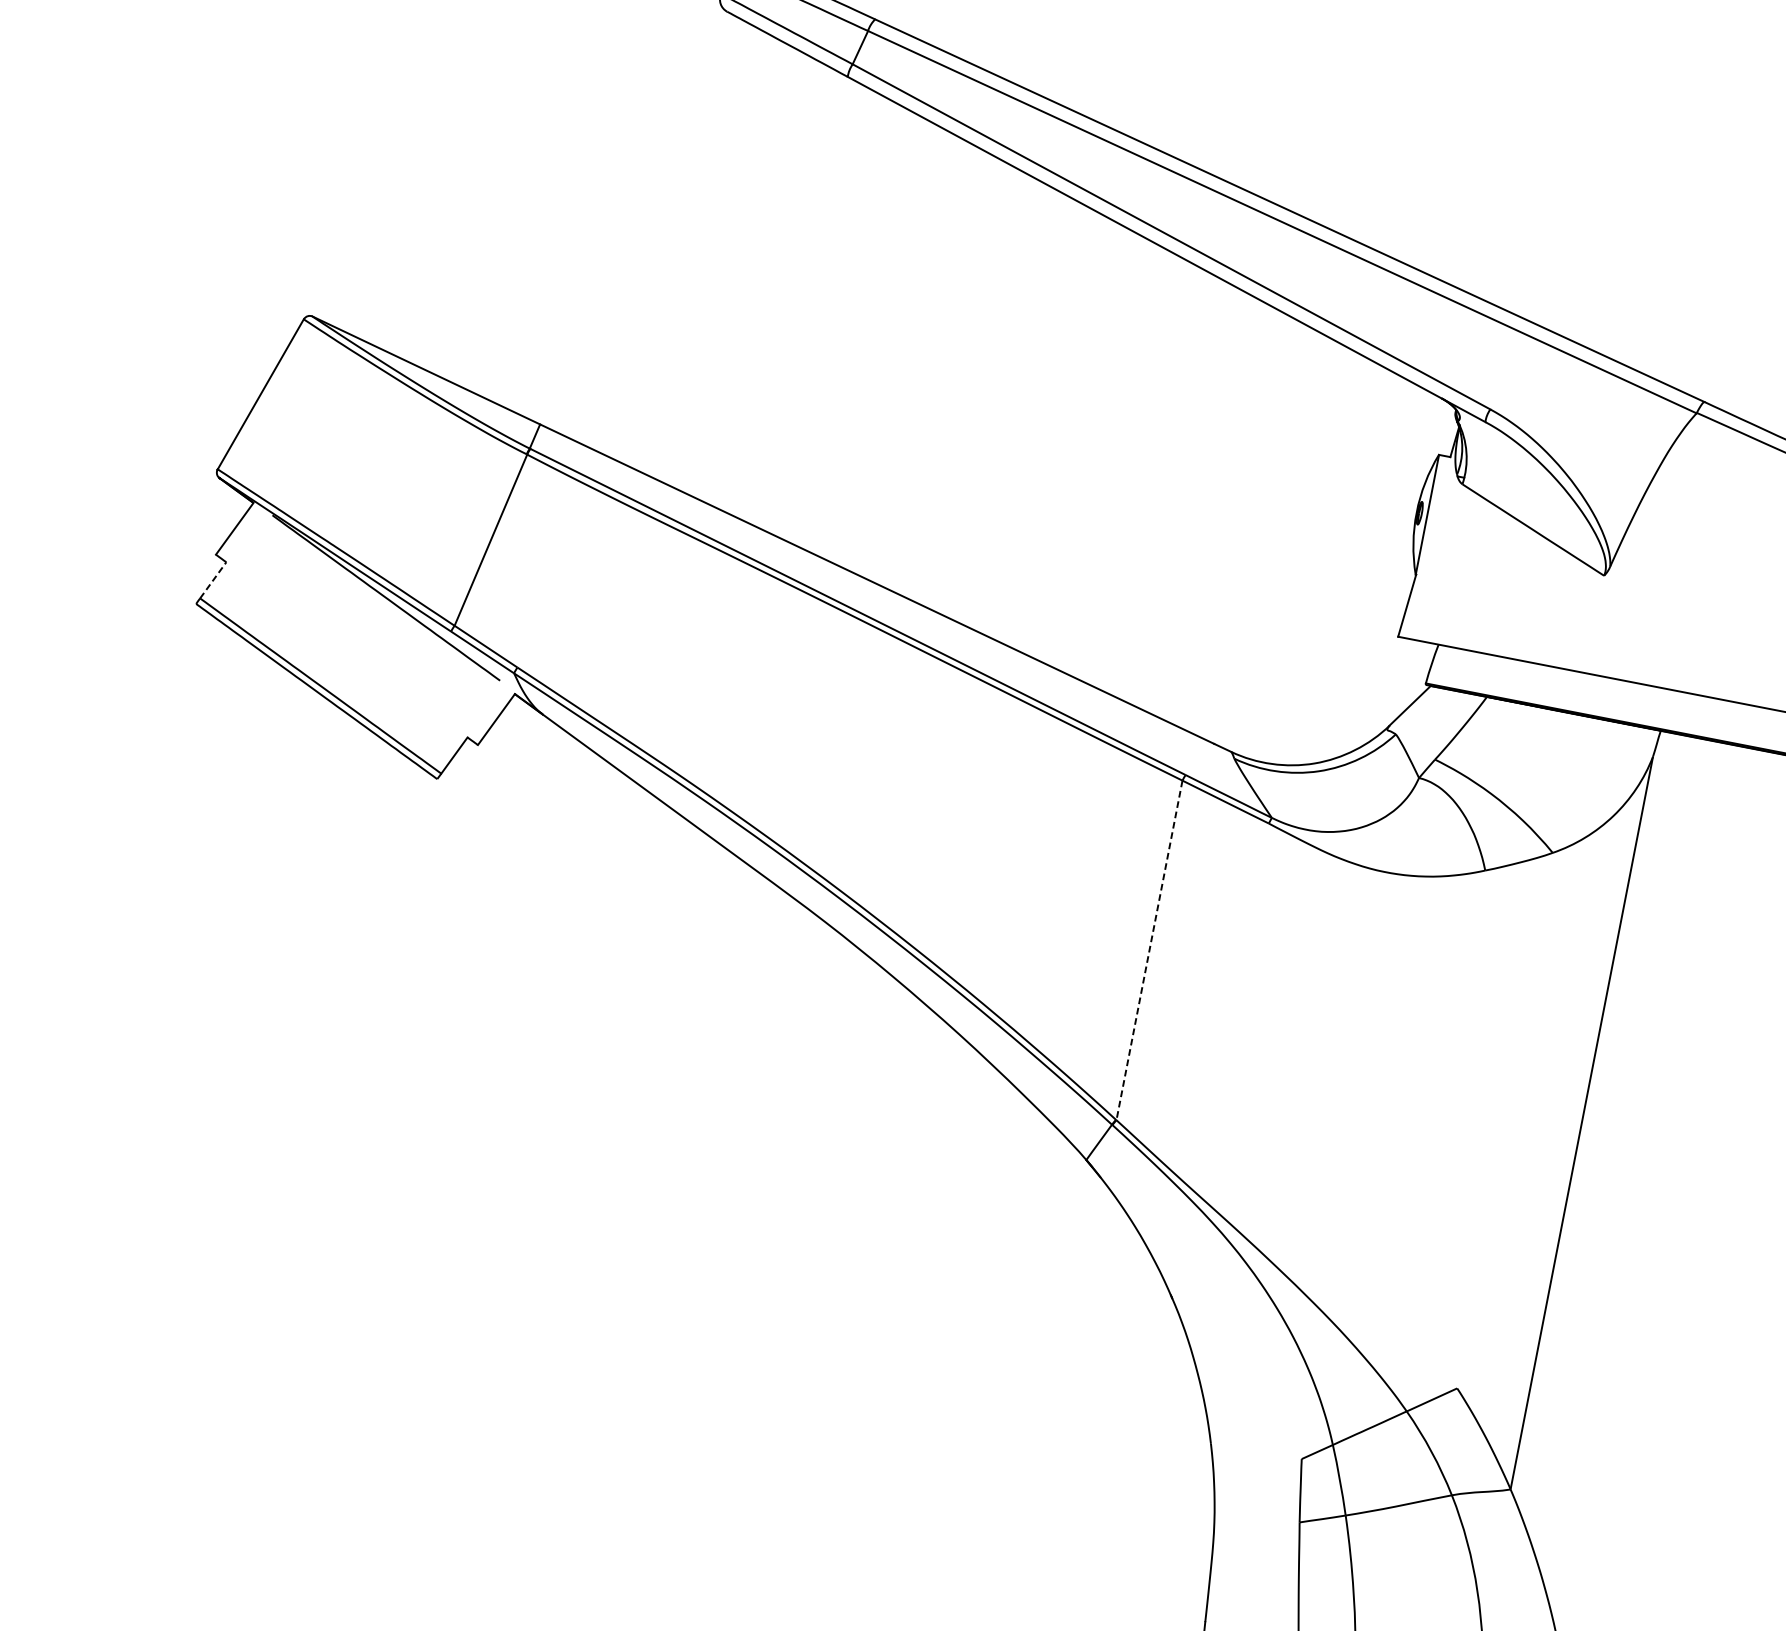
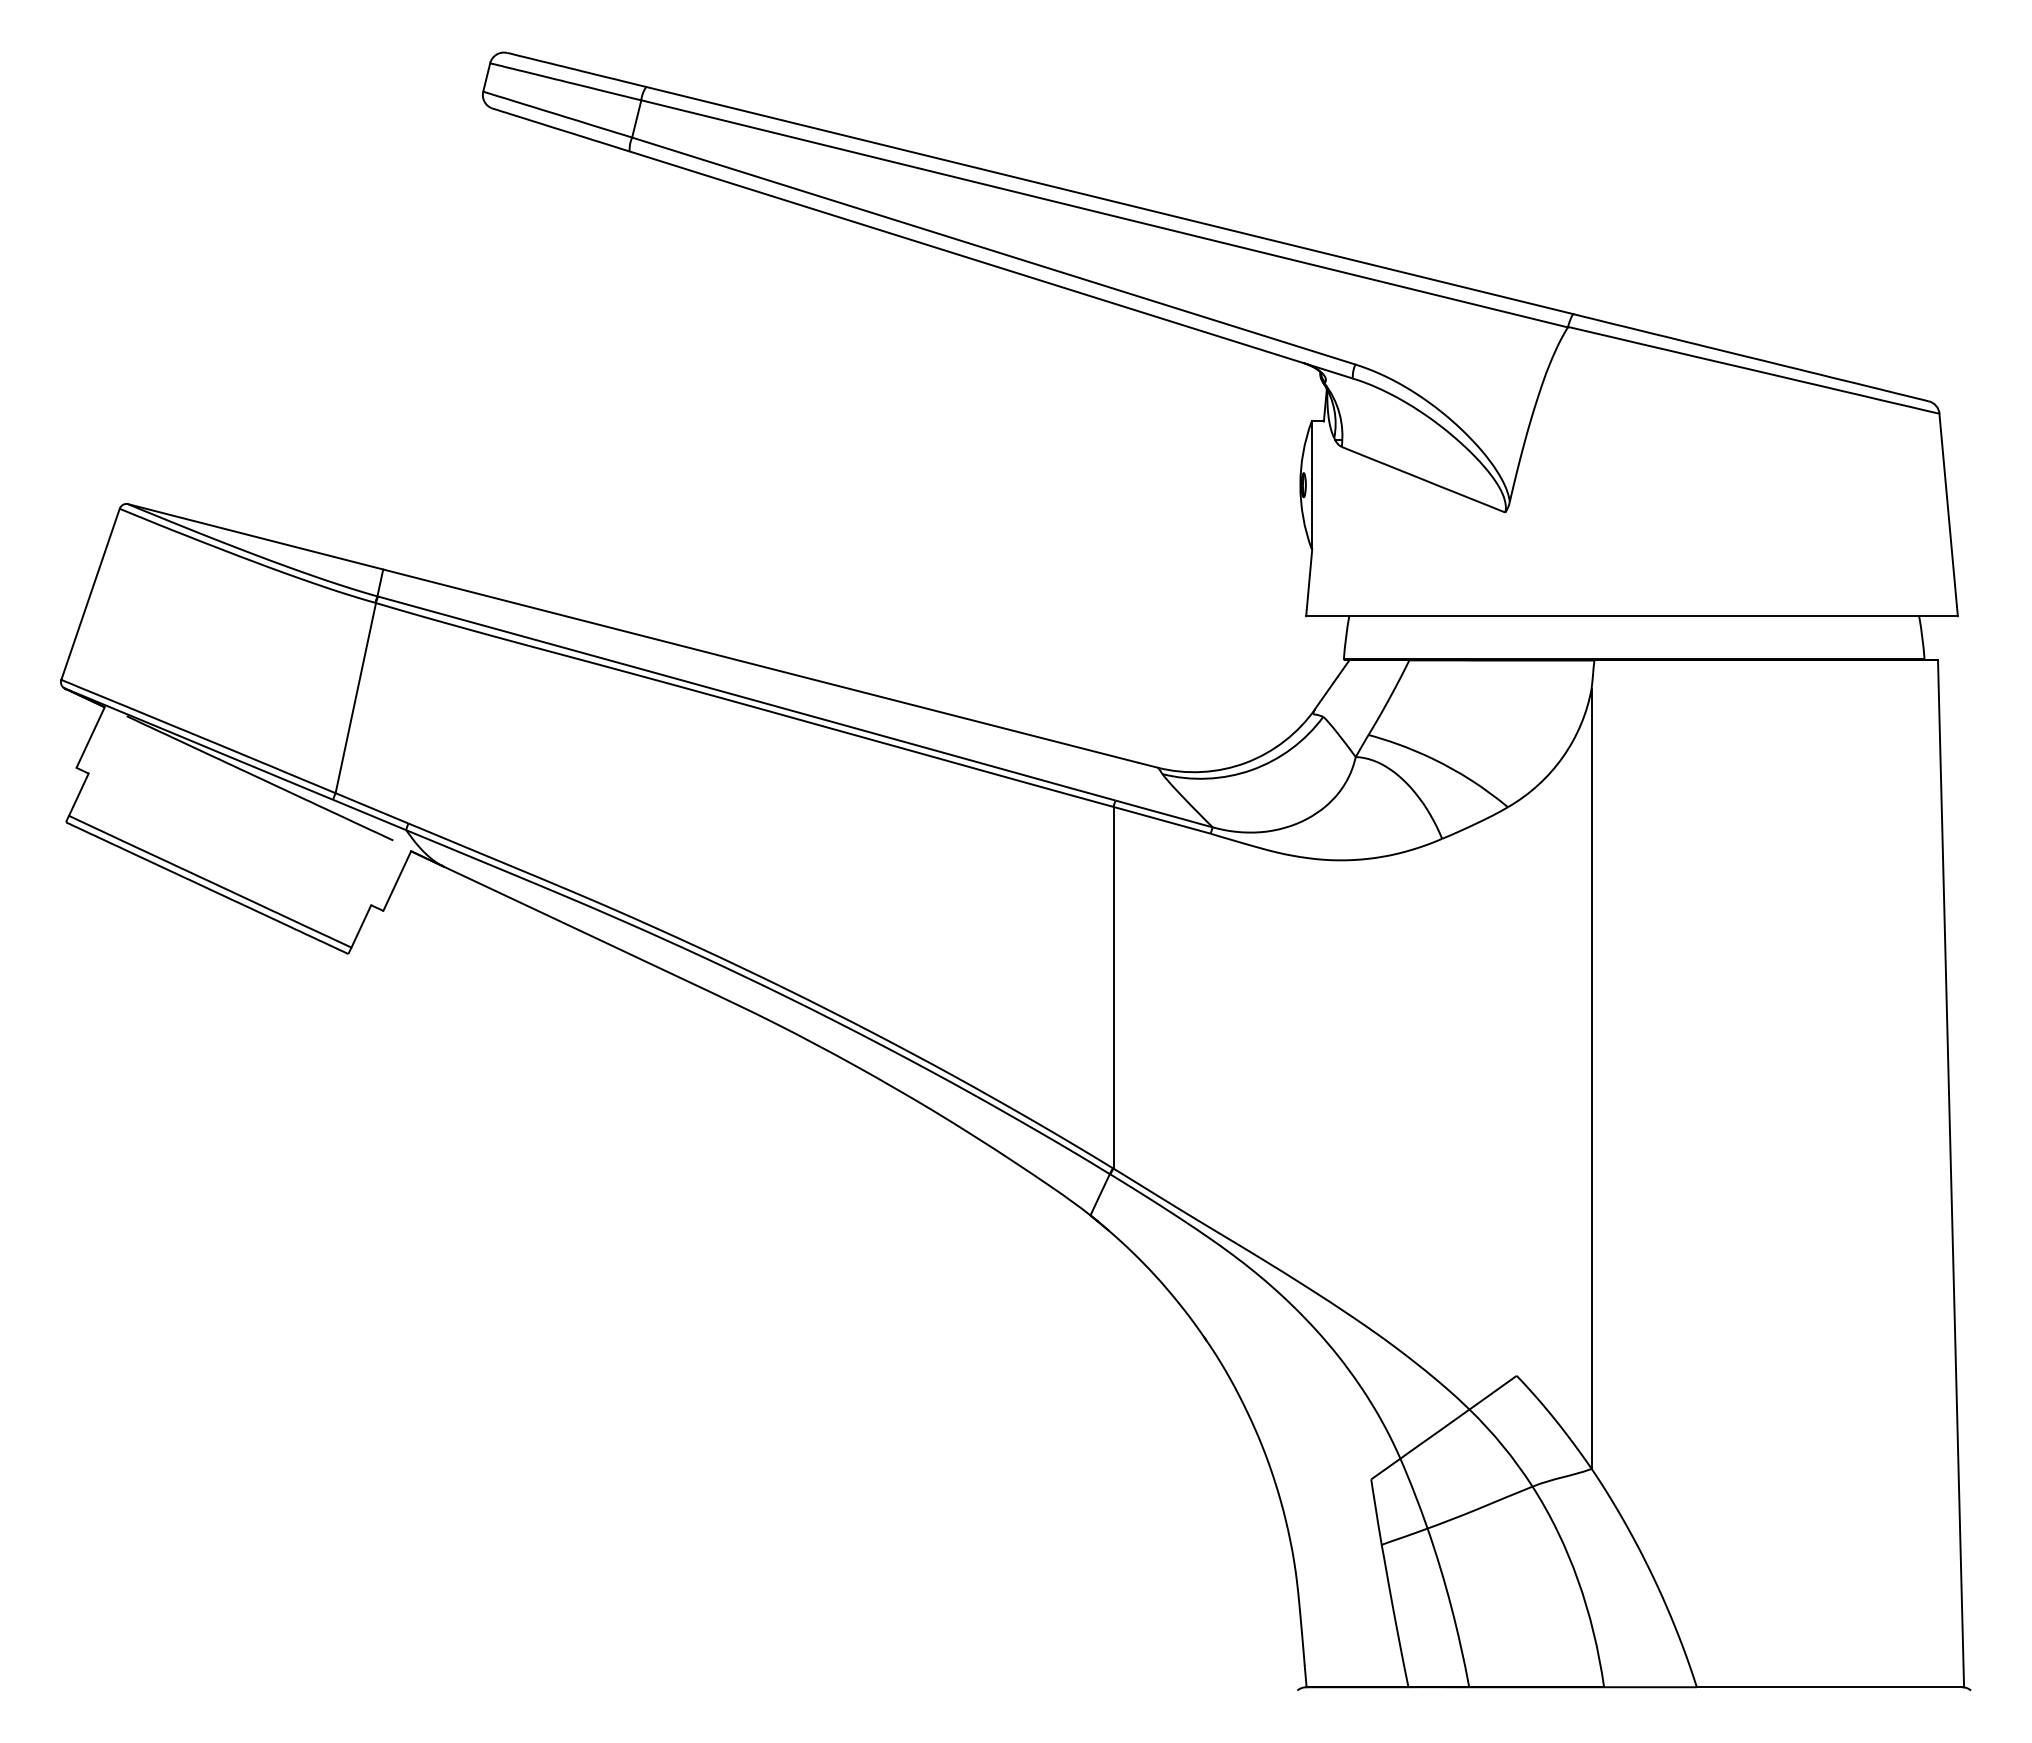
line: (213, 580) -> (79, 794), dashed -> solid
line: (1149, 950) -> (1113, 987), dashed -> solid

